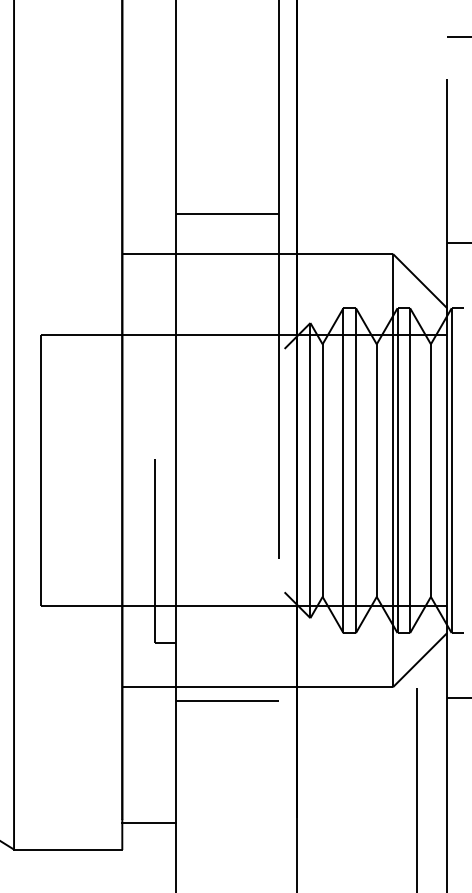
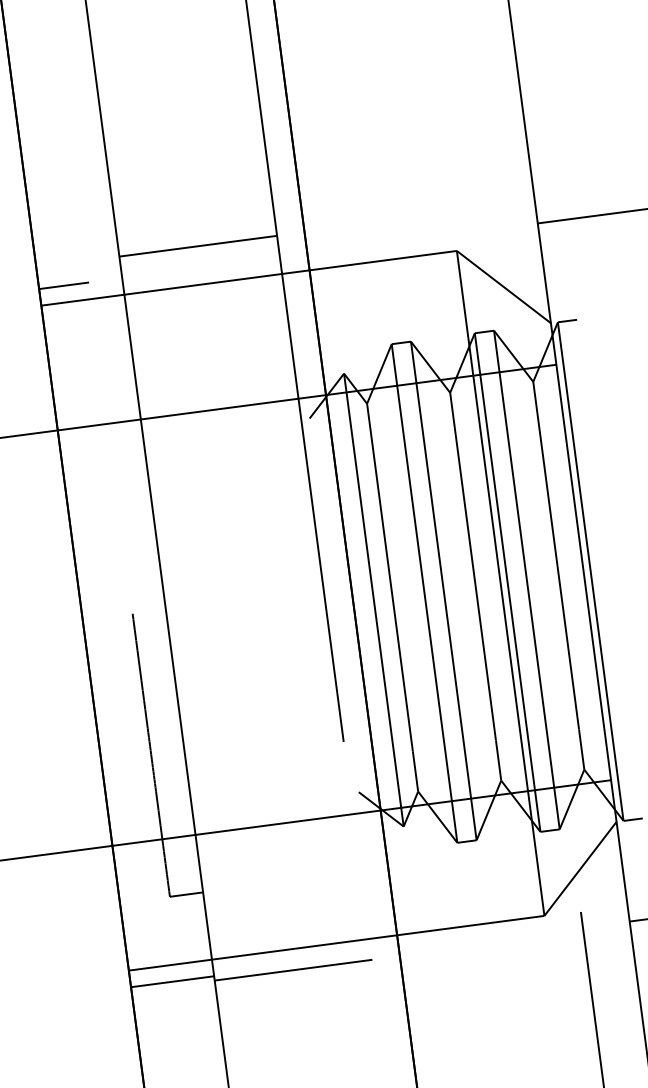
line: (227, 214) -> (197, 246), moved
line: (138, 243) -> (64, 286), added
line: (149, 698) -> (172, 982), added

